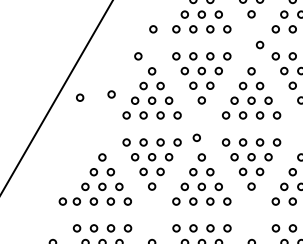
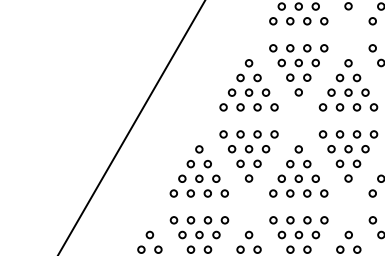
circle: (153, 29) -> (250, 21), removed
circle: (259, 44) -> (356, 36), removed
circle: (138, 56) -> (235, 48), removed
circle: (111, 94) -> (208, 86), removed
circle: (79, 97) -> (176, 89), removed
circle: (196, 137) -> (293, 129), removed
circle: (62, 201) -> (159, 193), removed

